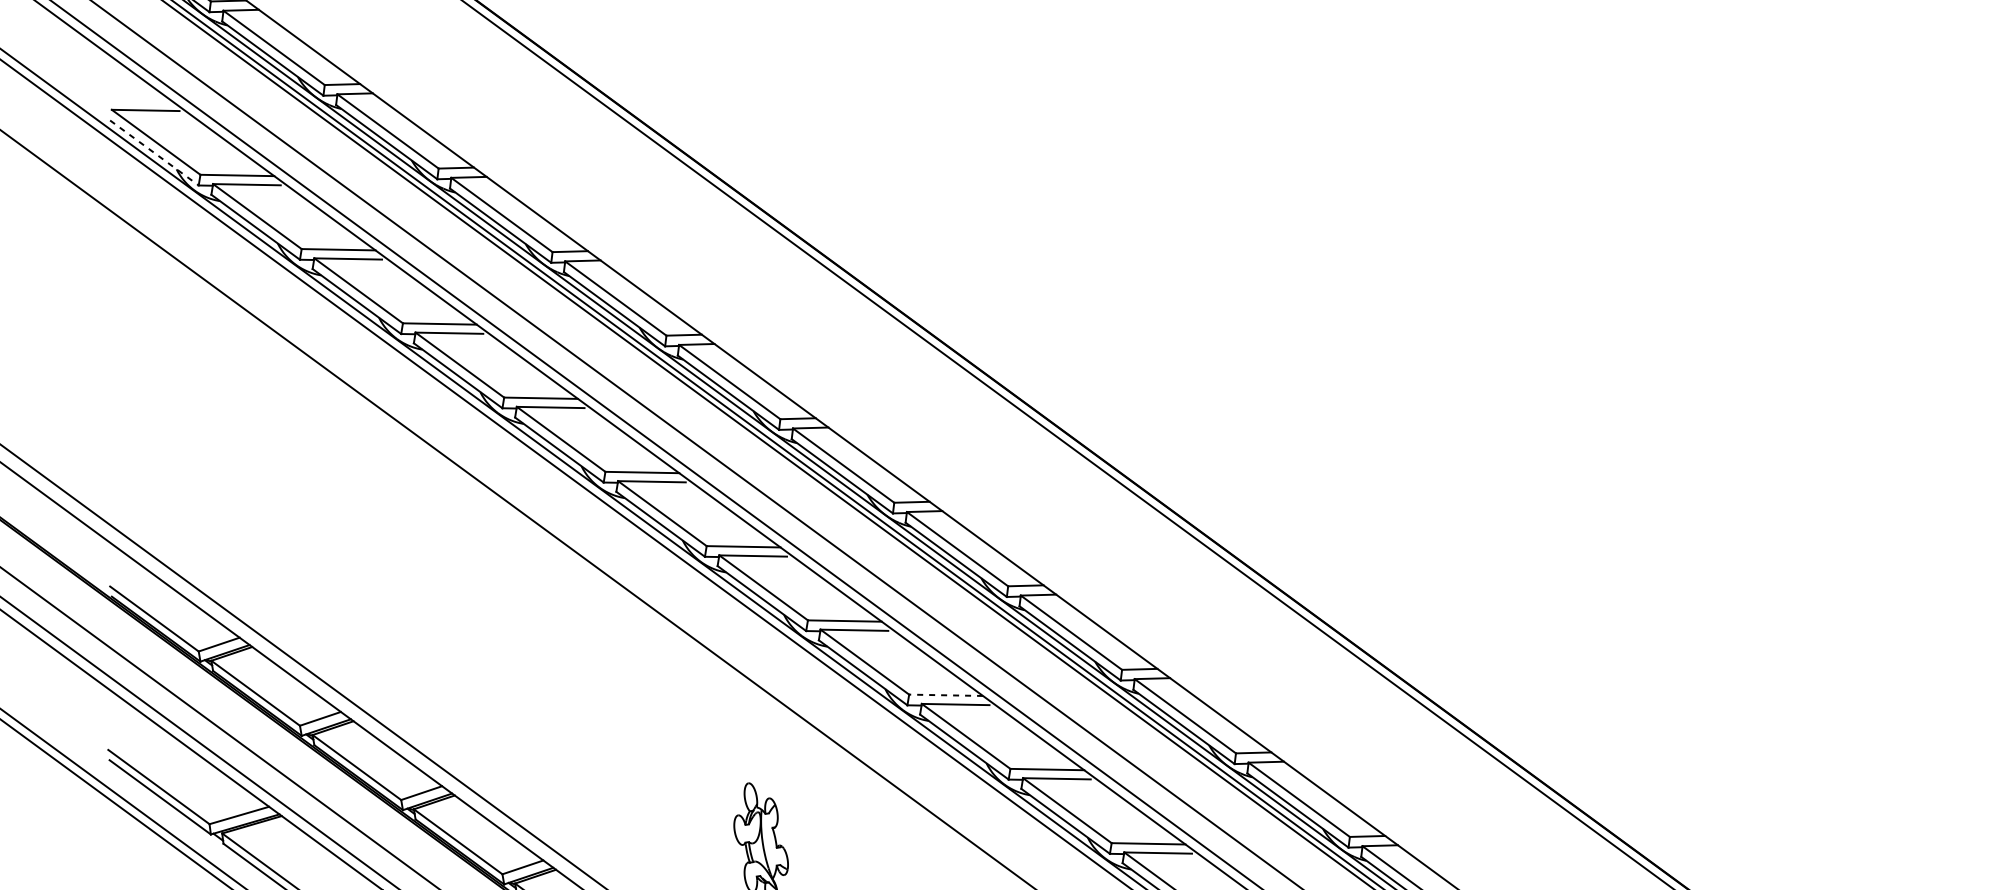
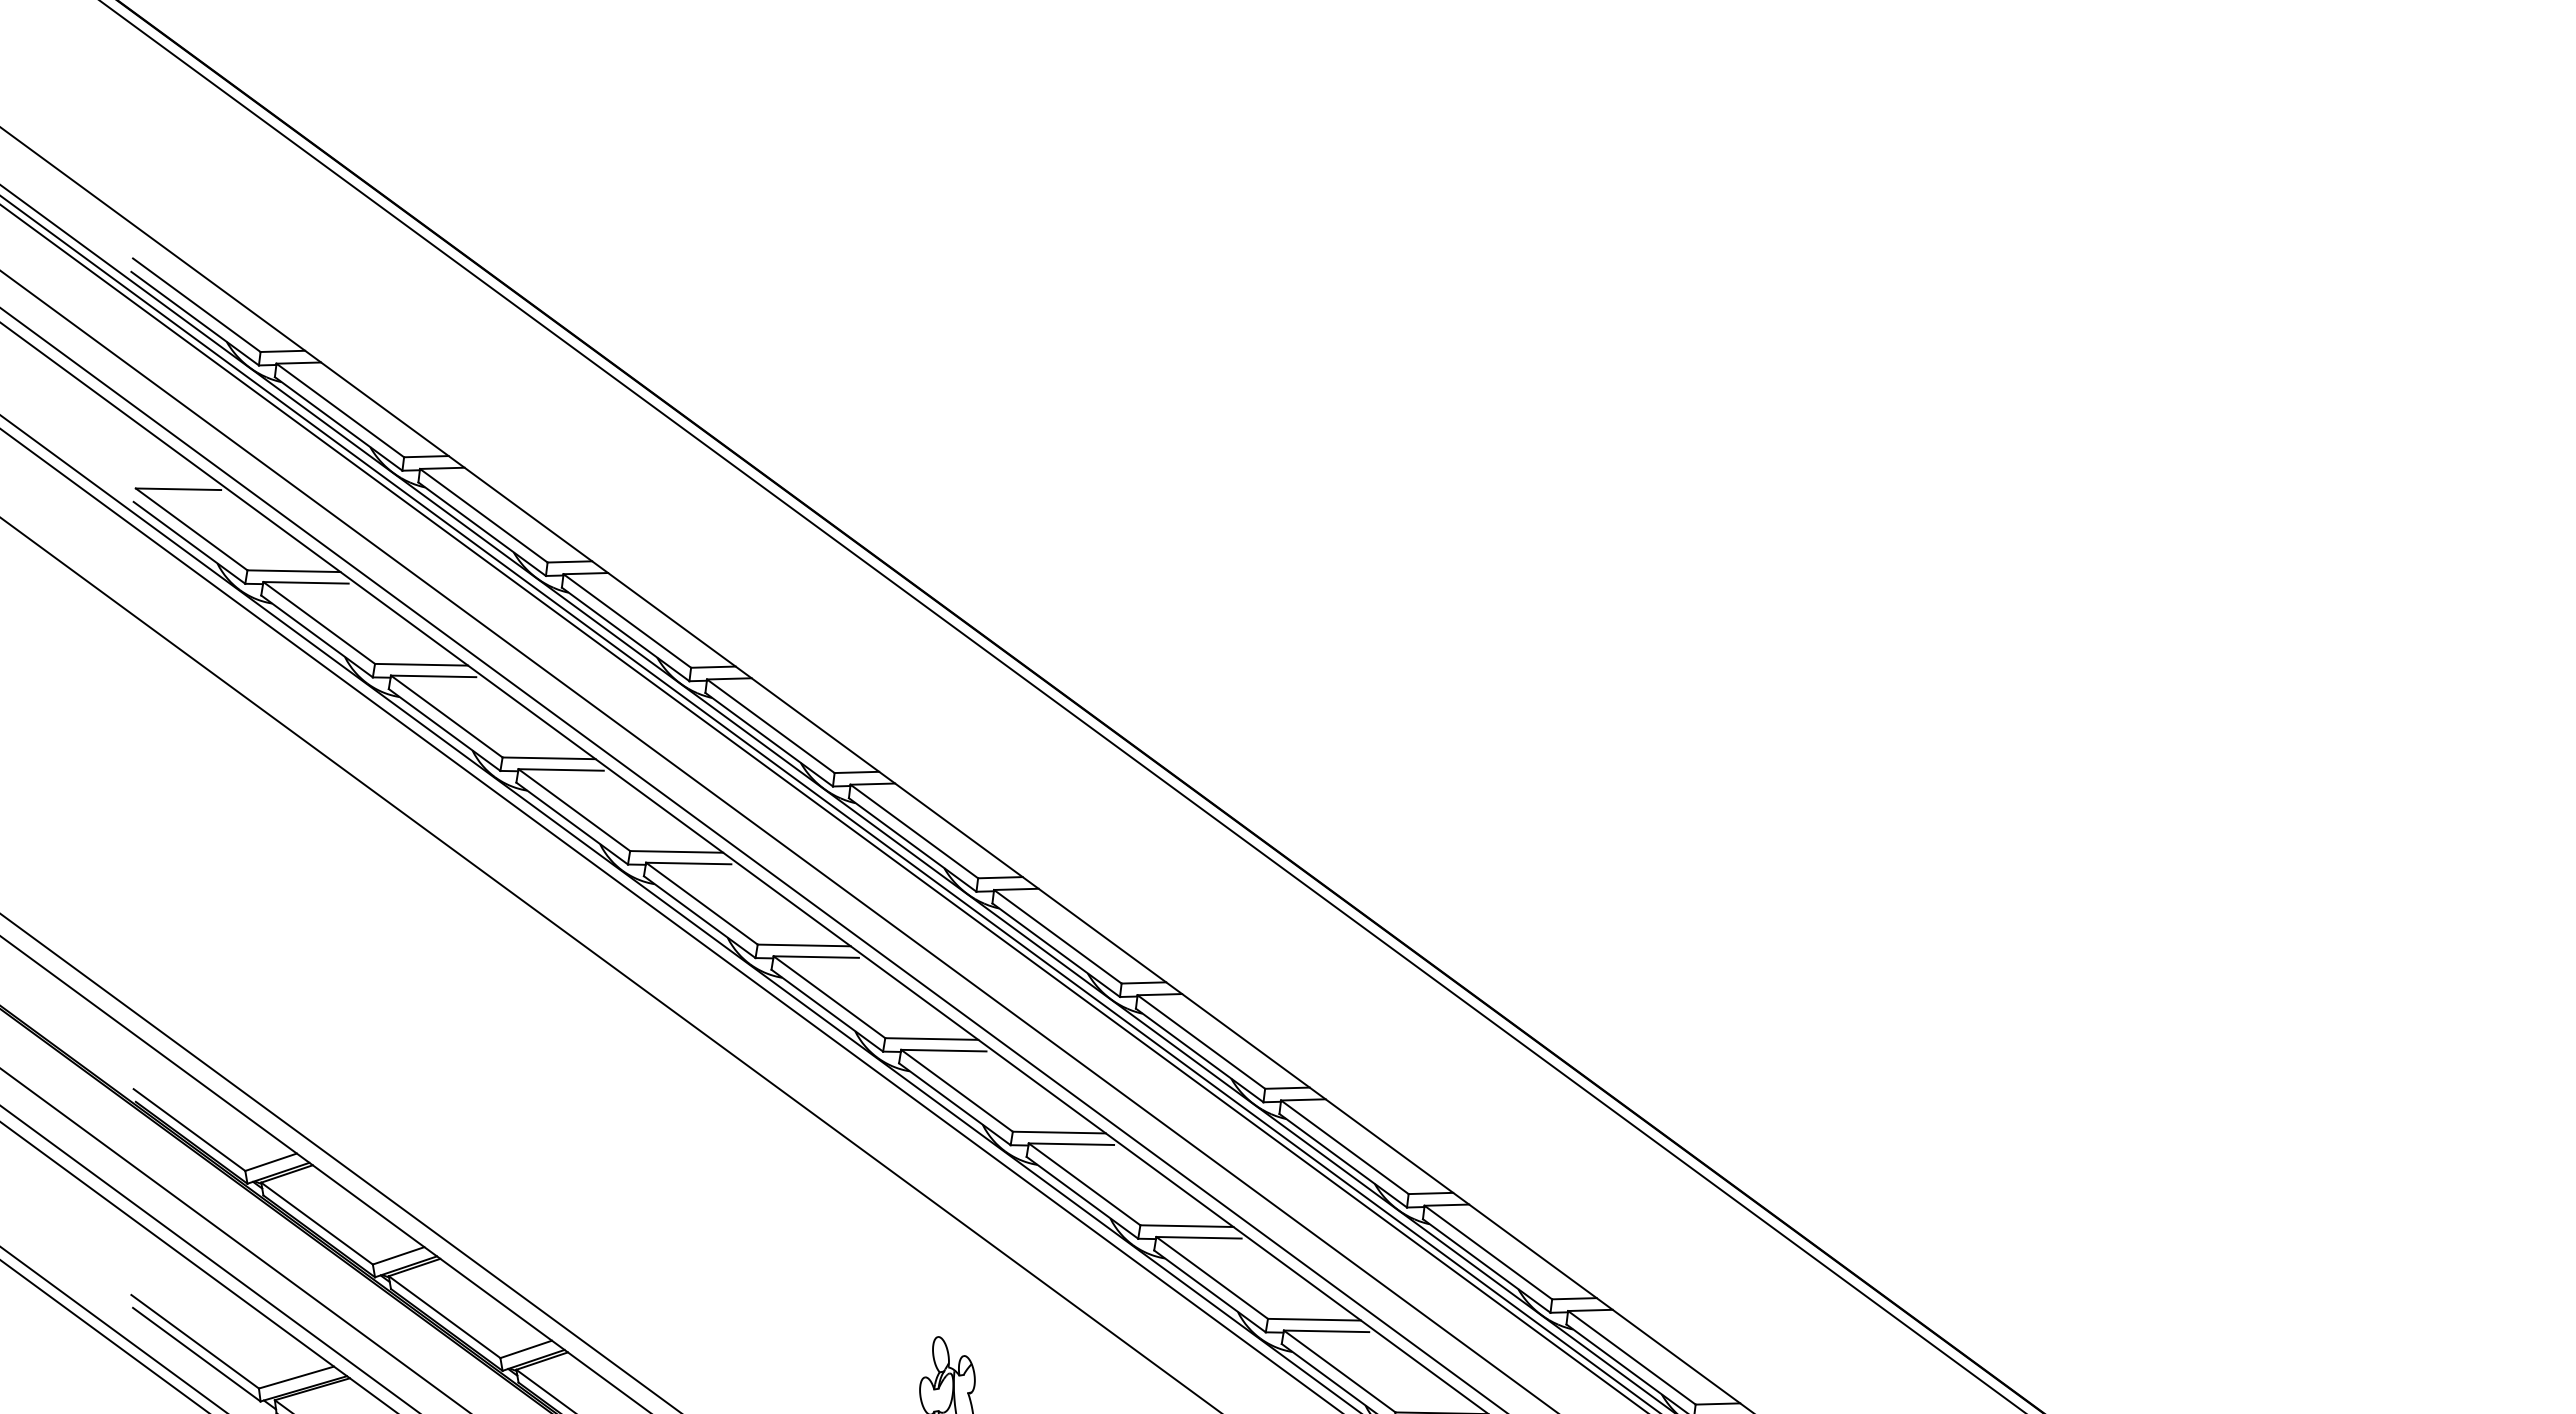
line: (154, 153) -> (189, 543), dashed -> solid
line: (945, 695) -> (1186, 1226), dashed -> solid

